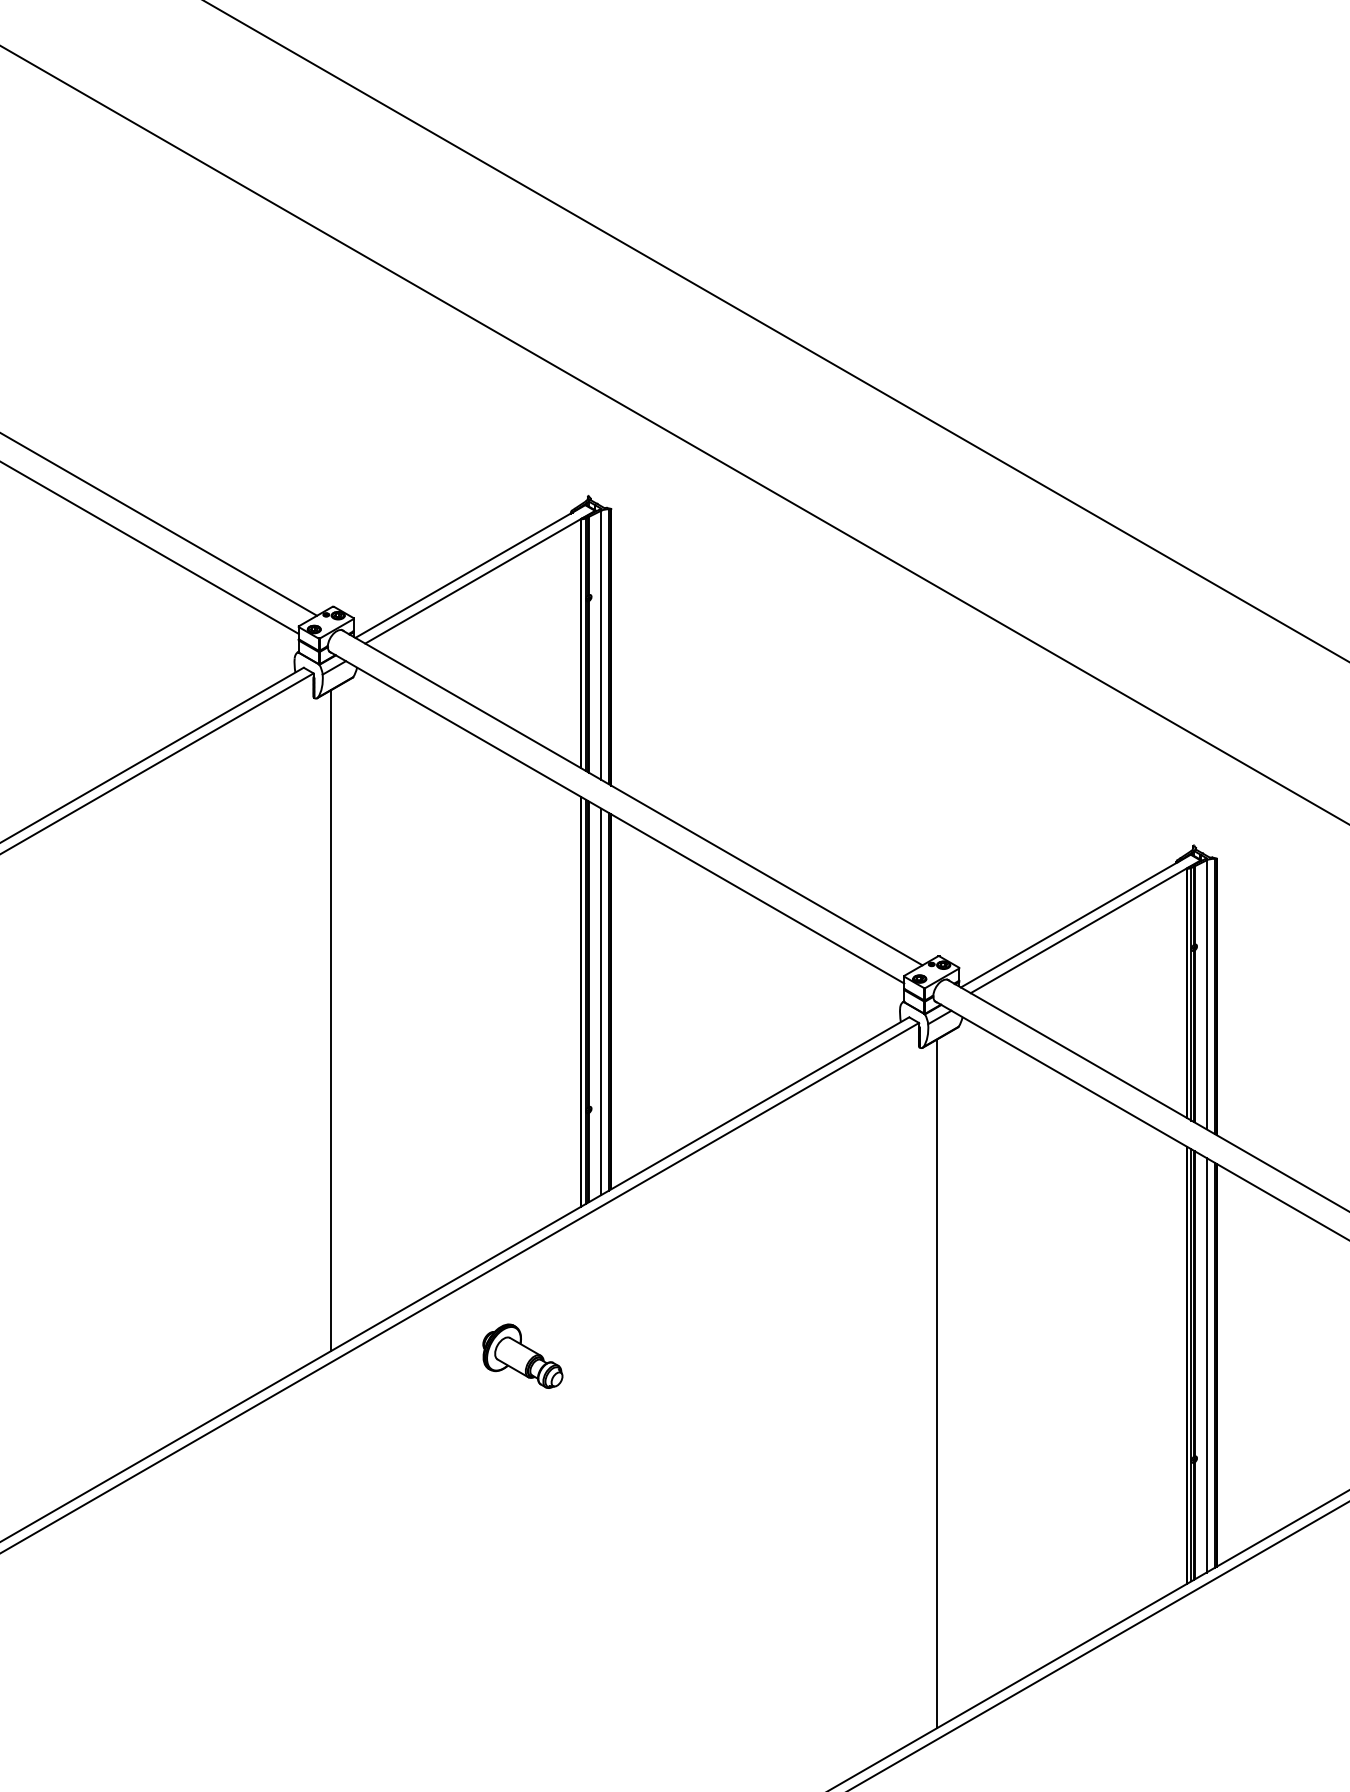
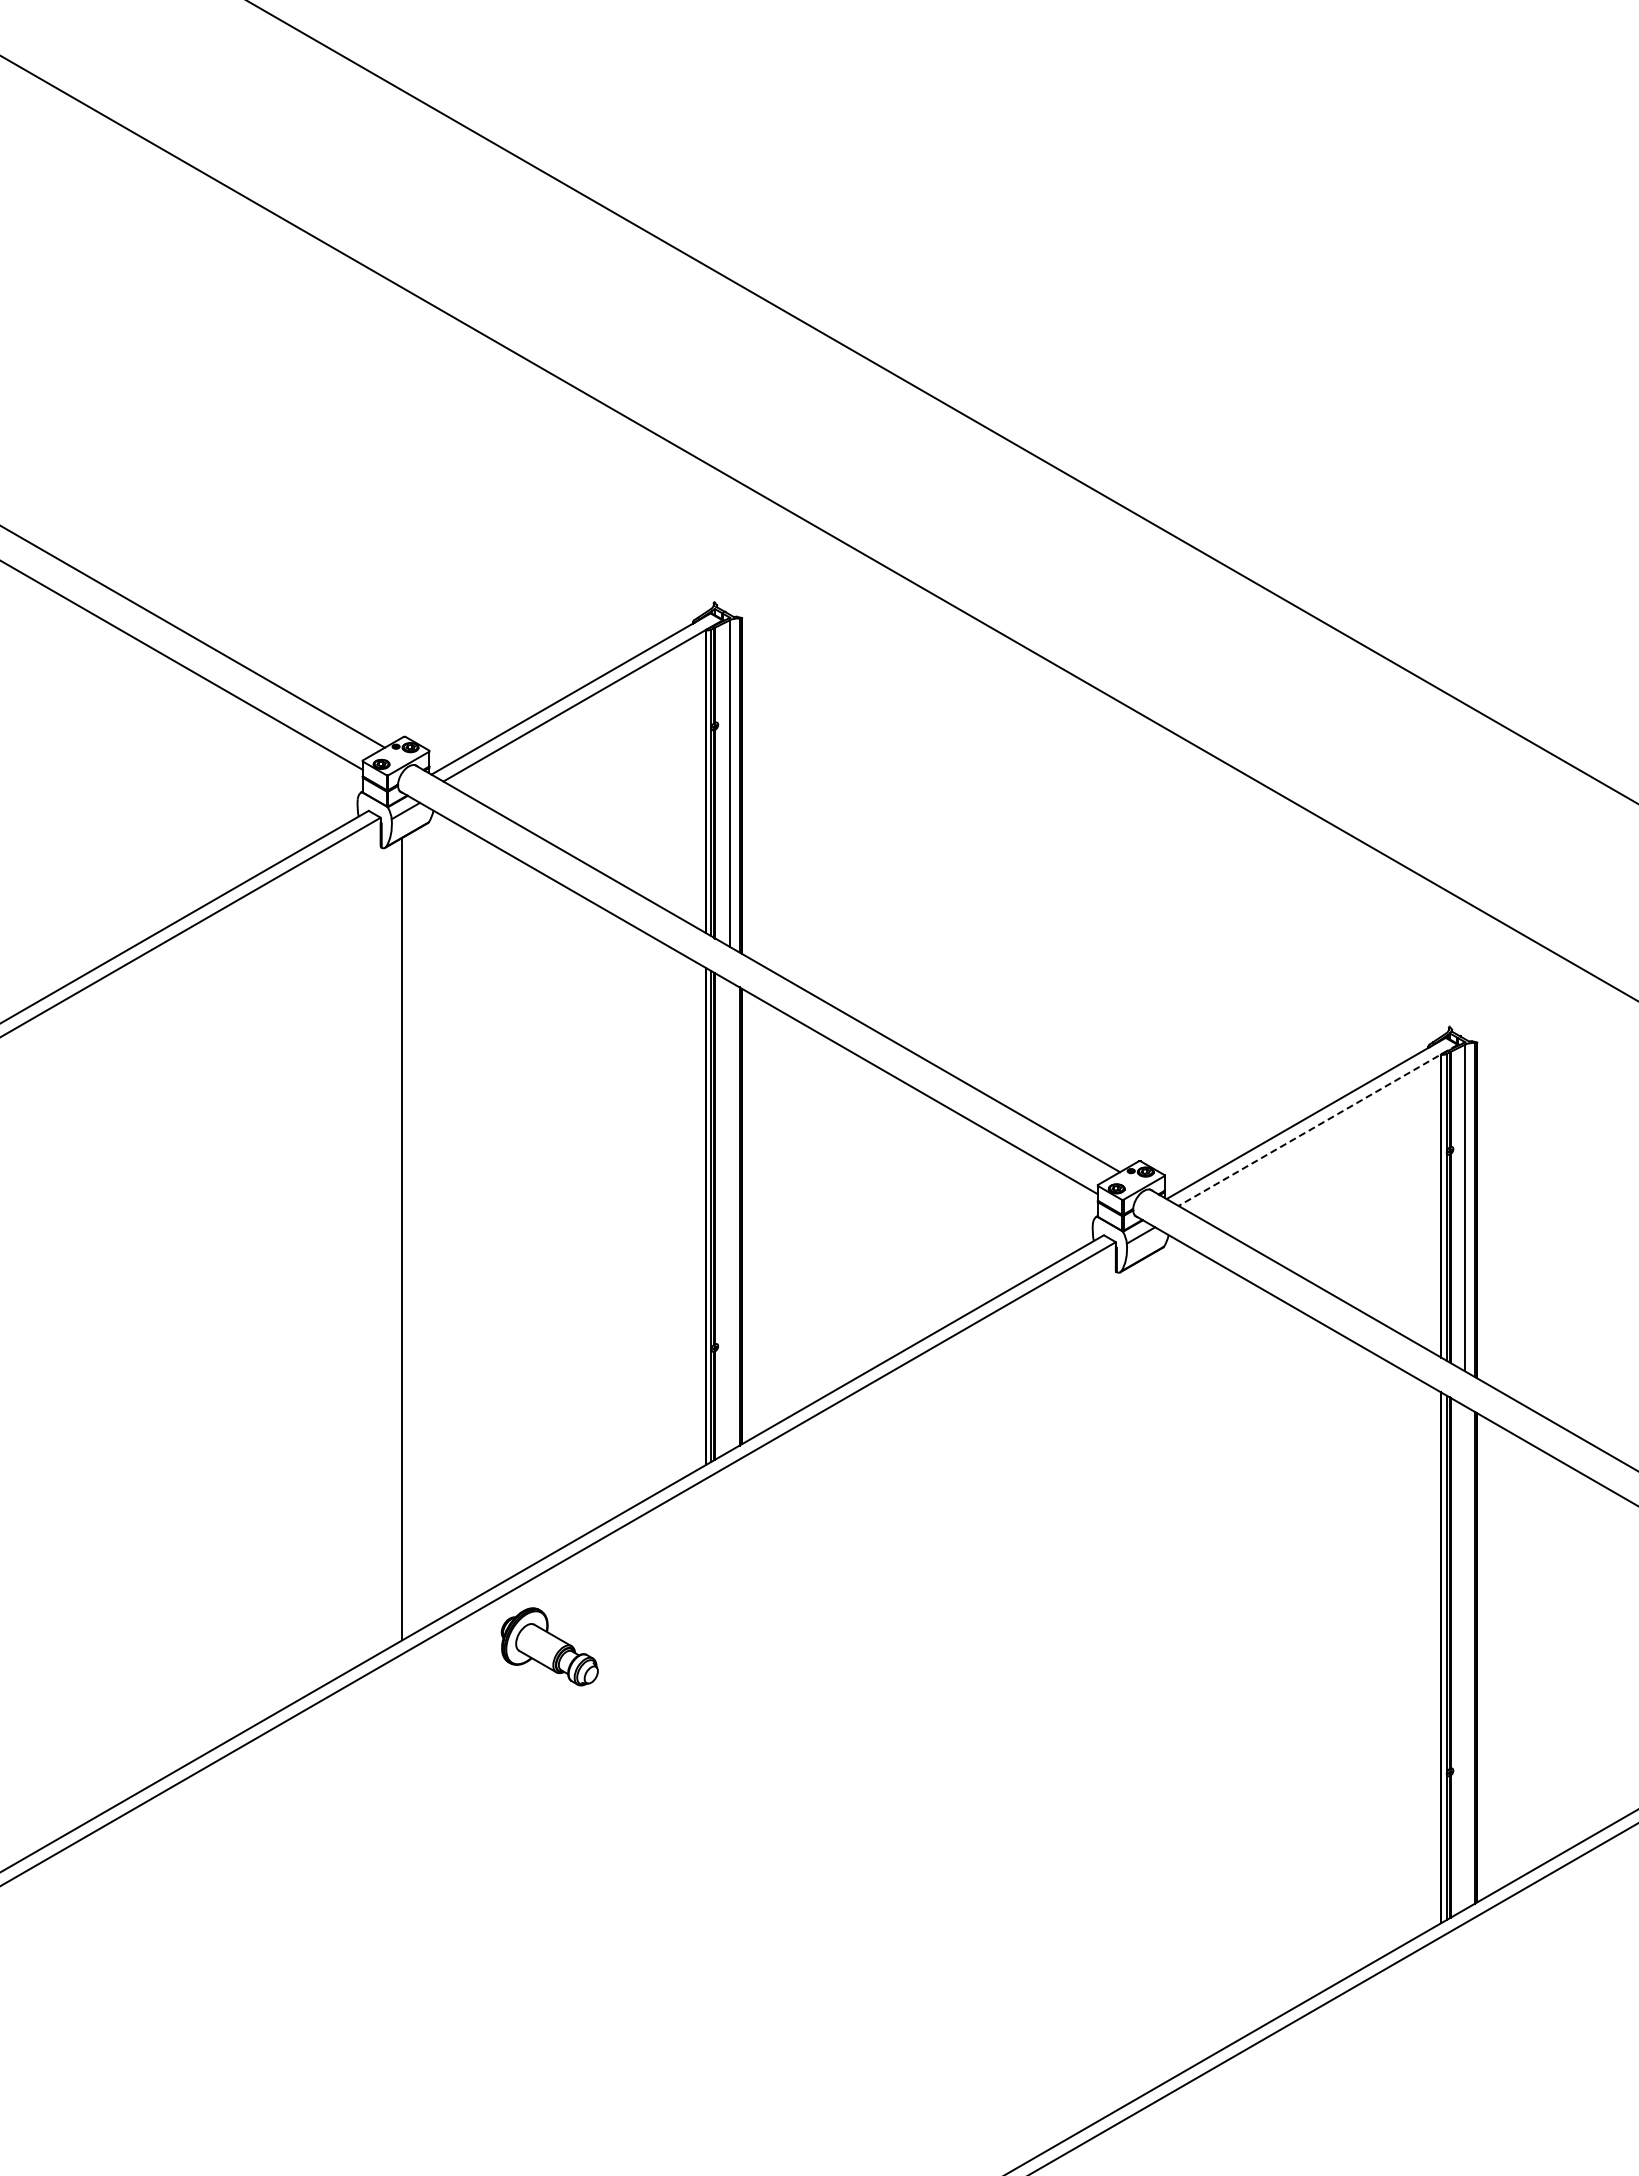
line: (1085, 926) -> (1317, 1125), solid -> dashed
line: (600, 1001) -> (729, 1216), removed
part: (522, 1355) -> (549, 1646), moved
line: (1207, 1365) -> (1465, 1657), removed
line: (936, 1383) -> (1137, 1680), removed

